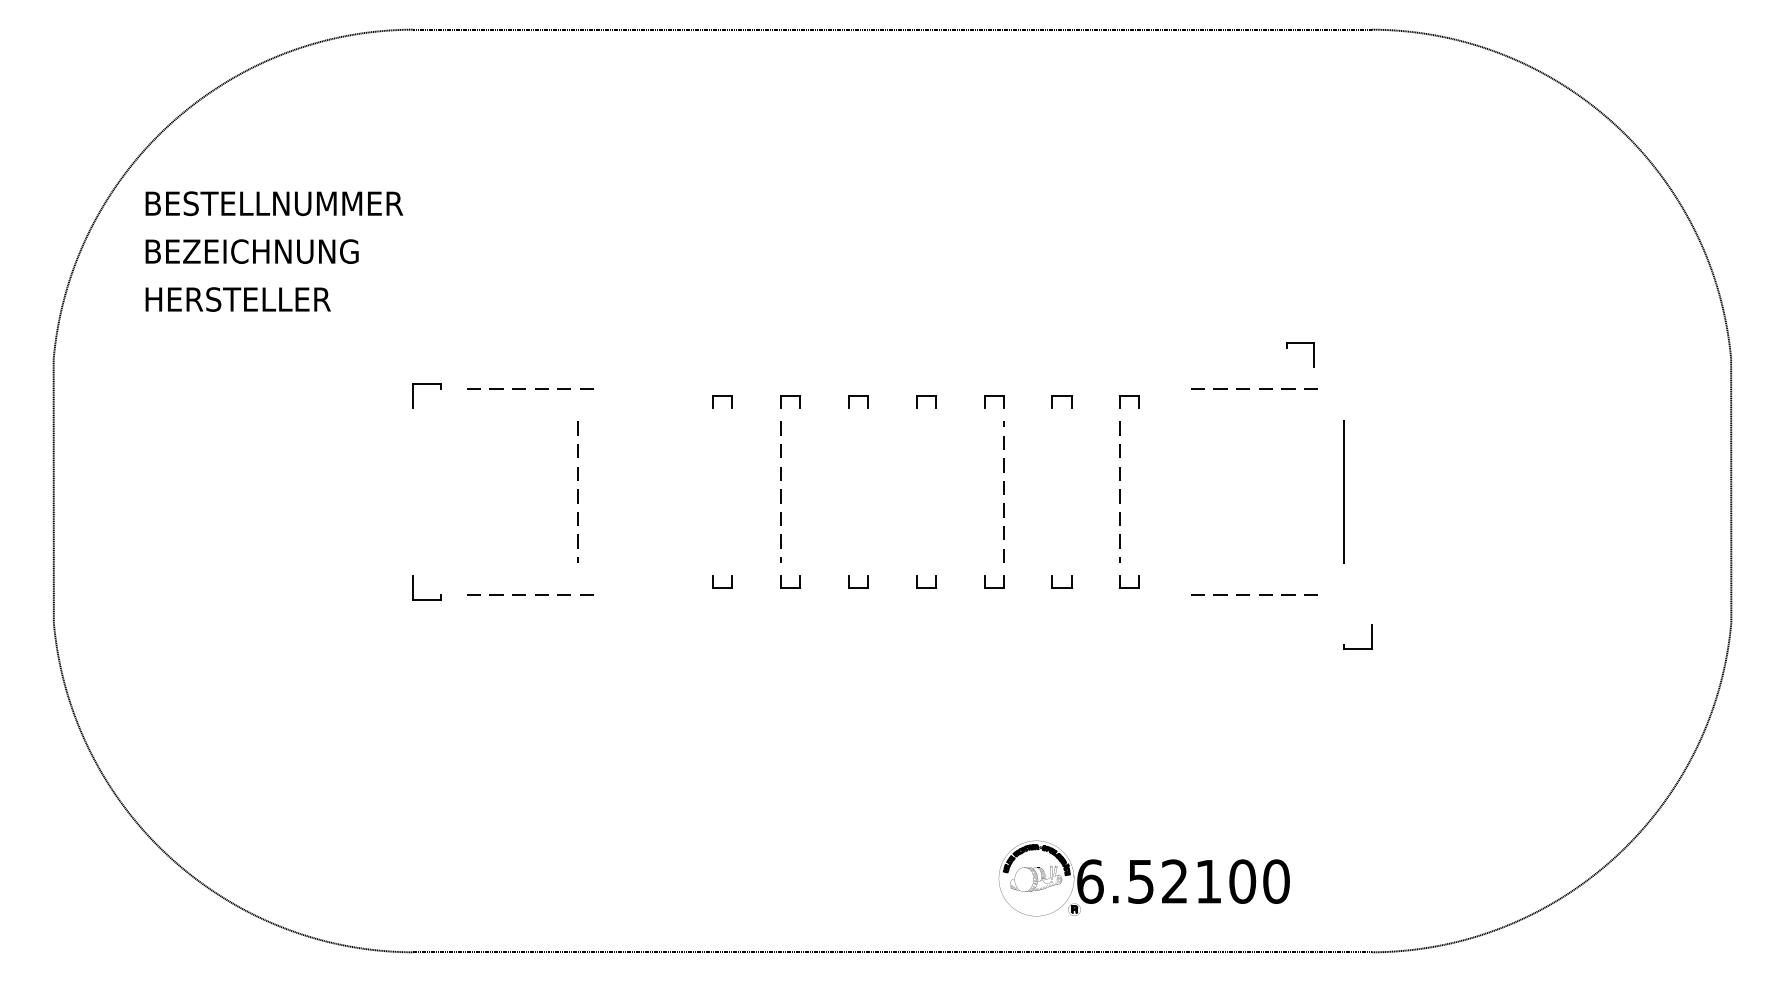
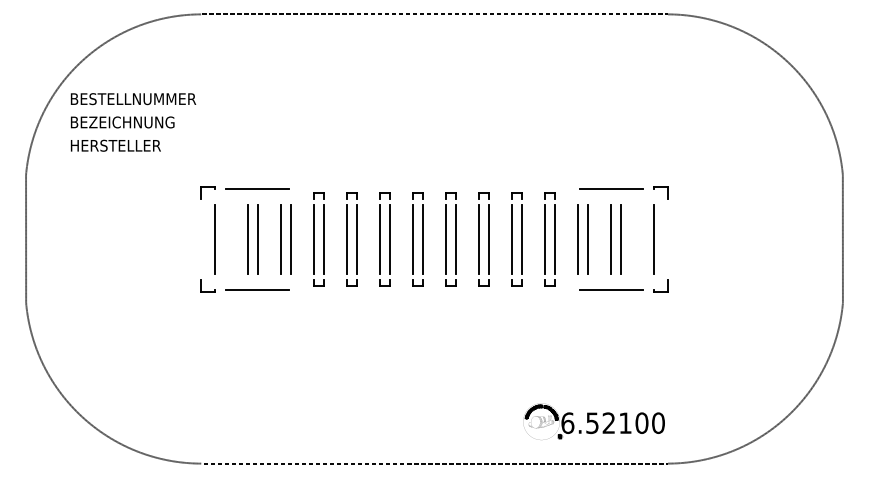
part: (1299, 354) -> (660, 192), moved
line: (528, 389) -> (257, 189), dashed -> solid
line: (1256, 389) -> (611, 189), dashed -> solid
line: (440, 492) -> (214, 239), added
line: (510, 492) -> (248, 239), added
line: (528, 492) -> (257, 239), added
line: (596, 492) -> (290, 239), added
part: (654, 492) -> (318, 239), added
line: (713, 492) -> (347, 239), added
line: (732, 492) -> (356, 239), added
line: (800, 492) -> (389, 239), added
line: (849, 492) -> (413, 239), added
line: (867, 492) -> (422, 239), added
line: (917, 492) -> (446, 239), added
line: (935, 492) -> (455, 239), added
line: (984, 492) -> (479, 239), added
line: (1003, 492) -> (488, 239), dashed -> solid
line: (1052, 492) -> (512, 239), added
line: (1071, 492) -> (521, 239), added
line: (1138, 492) -> (554, 239), added
line: (1188, 492) -> (578, 239), added
line: (1206, 492) -> (587, 239), added
line: (1256, 492) -> (611, 239), added
line: (1274, 492) -> (620, 239), added
line: (578, 494) -> (281, 240), dashed -> solid
line: (781, 494) -> (380, 240), dashed -> solid
line: (1120, 494) -> (545, 240), dashed -> solid
line: (528, 594) -> (257, 289), dashed -> solid
line: (1256, 594) -> (611, 289), dashed -> solid
part: (1356, 635) -> (660, 285), moved
part: (1143, 878) -> (593, 421), moved

